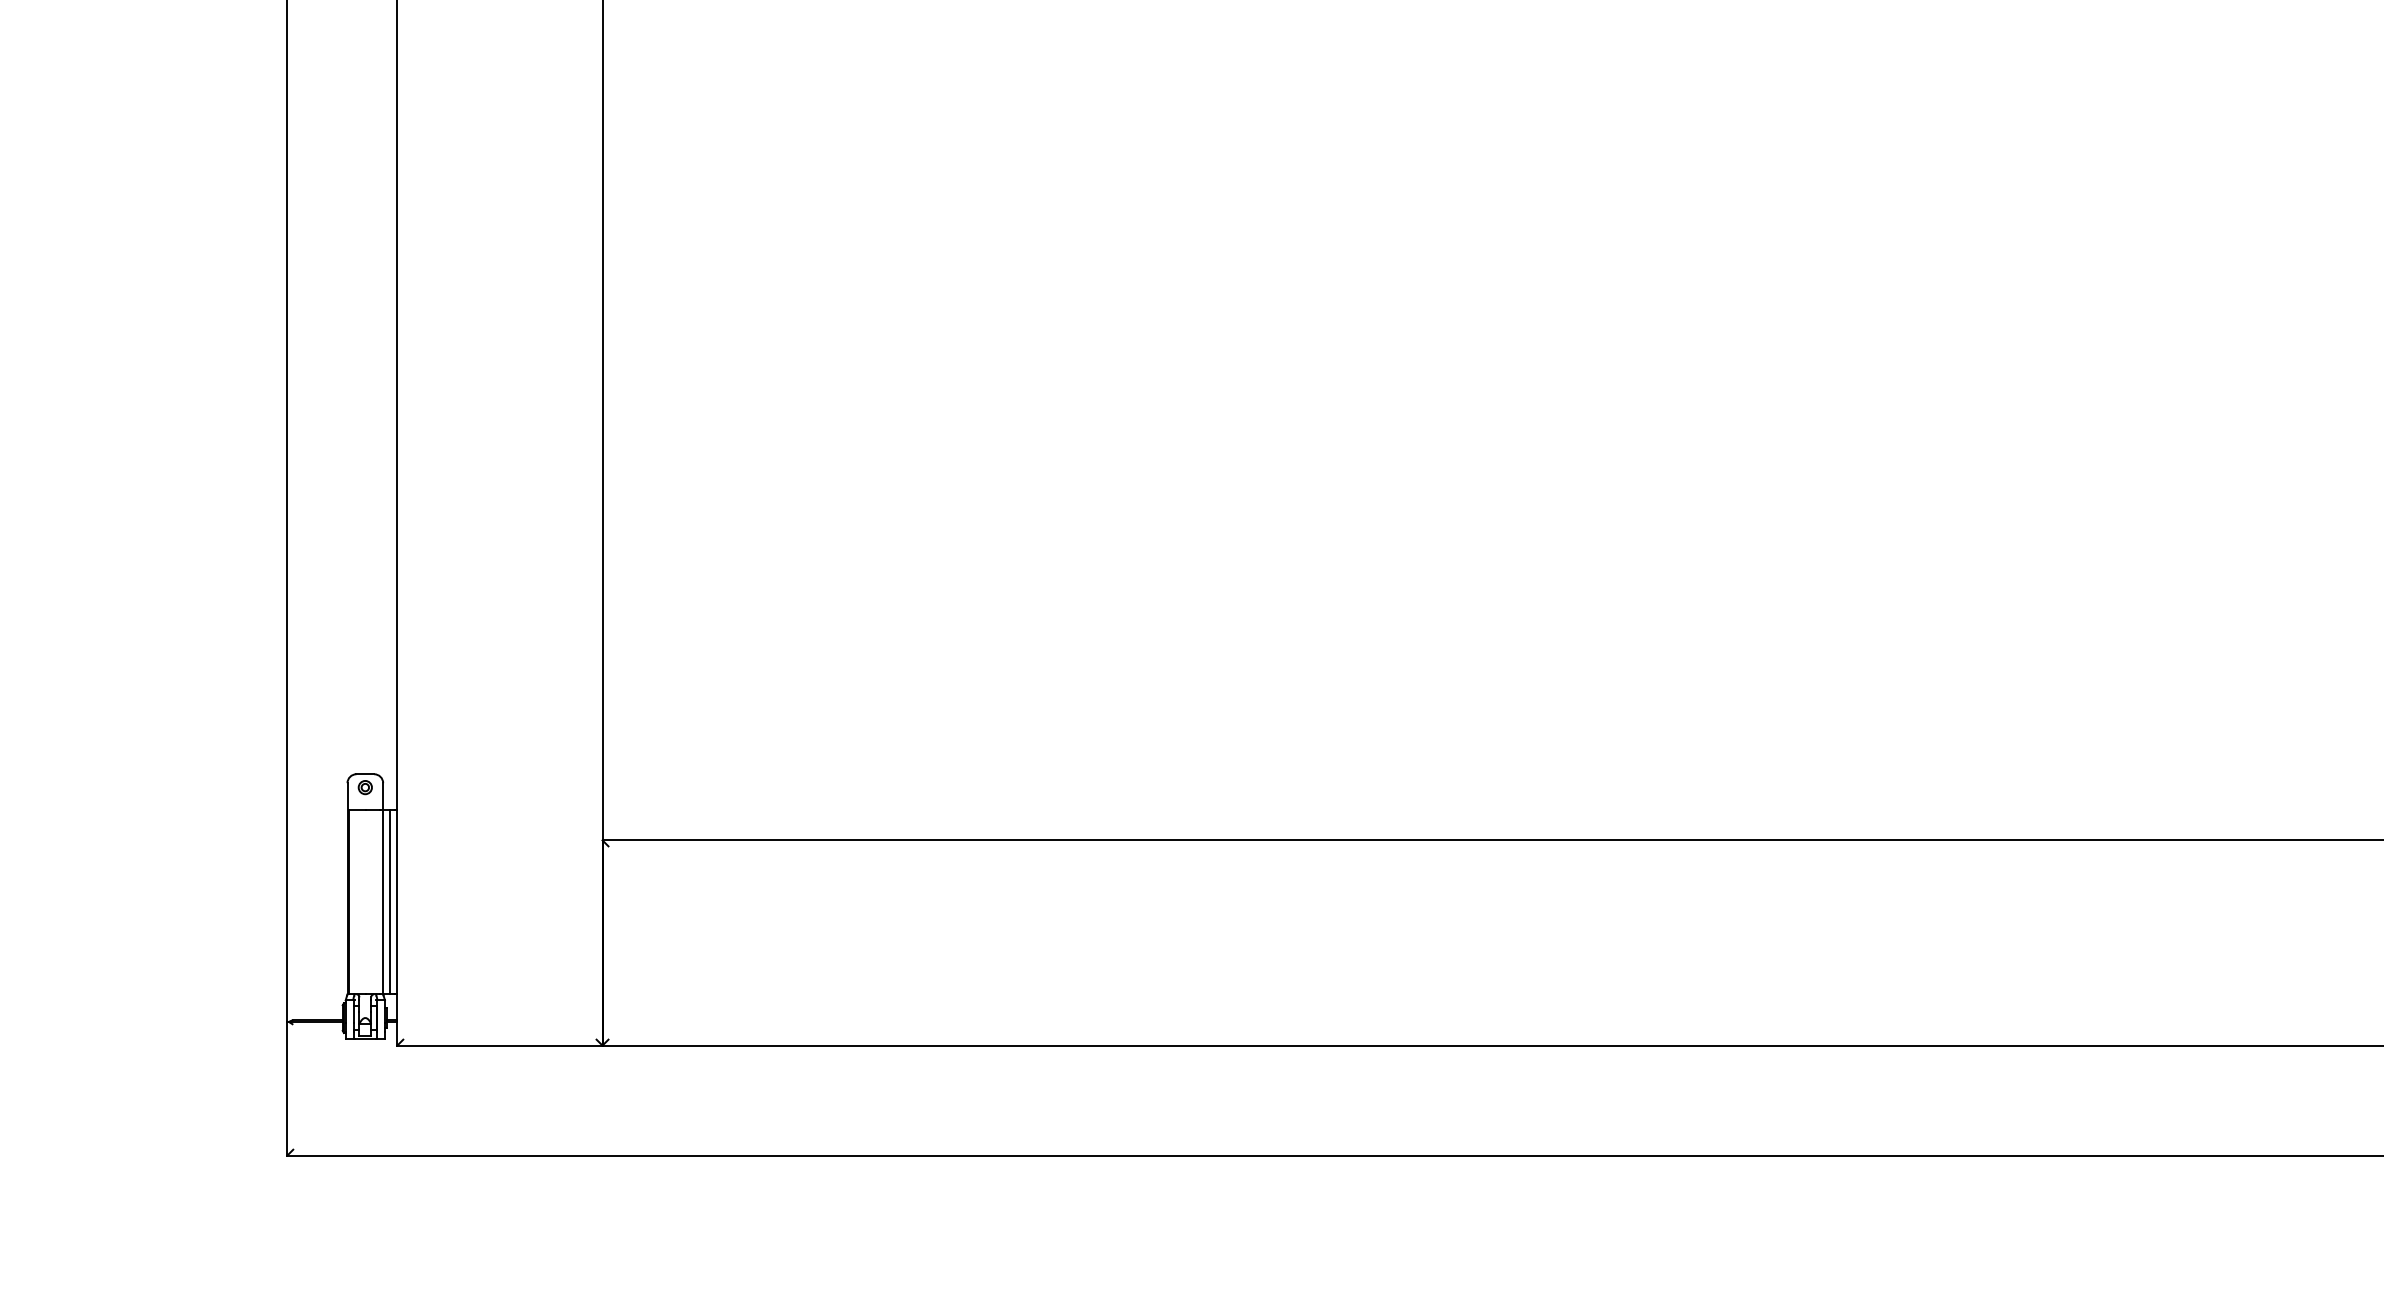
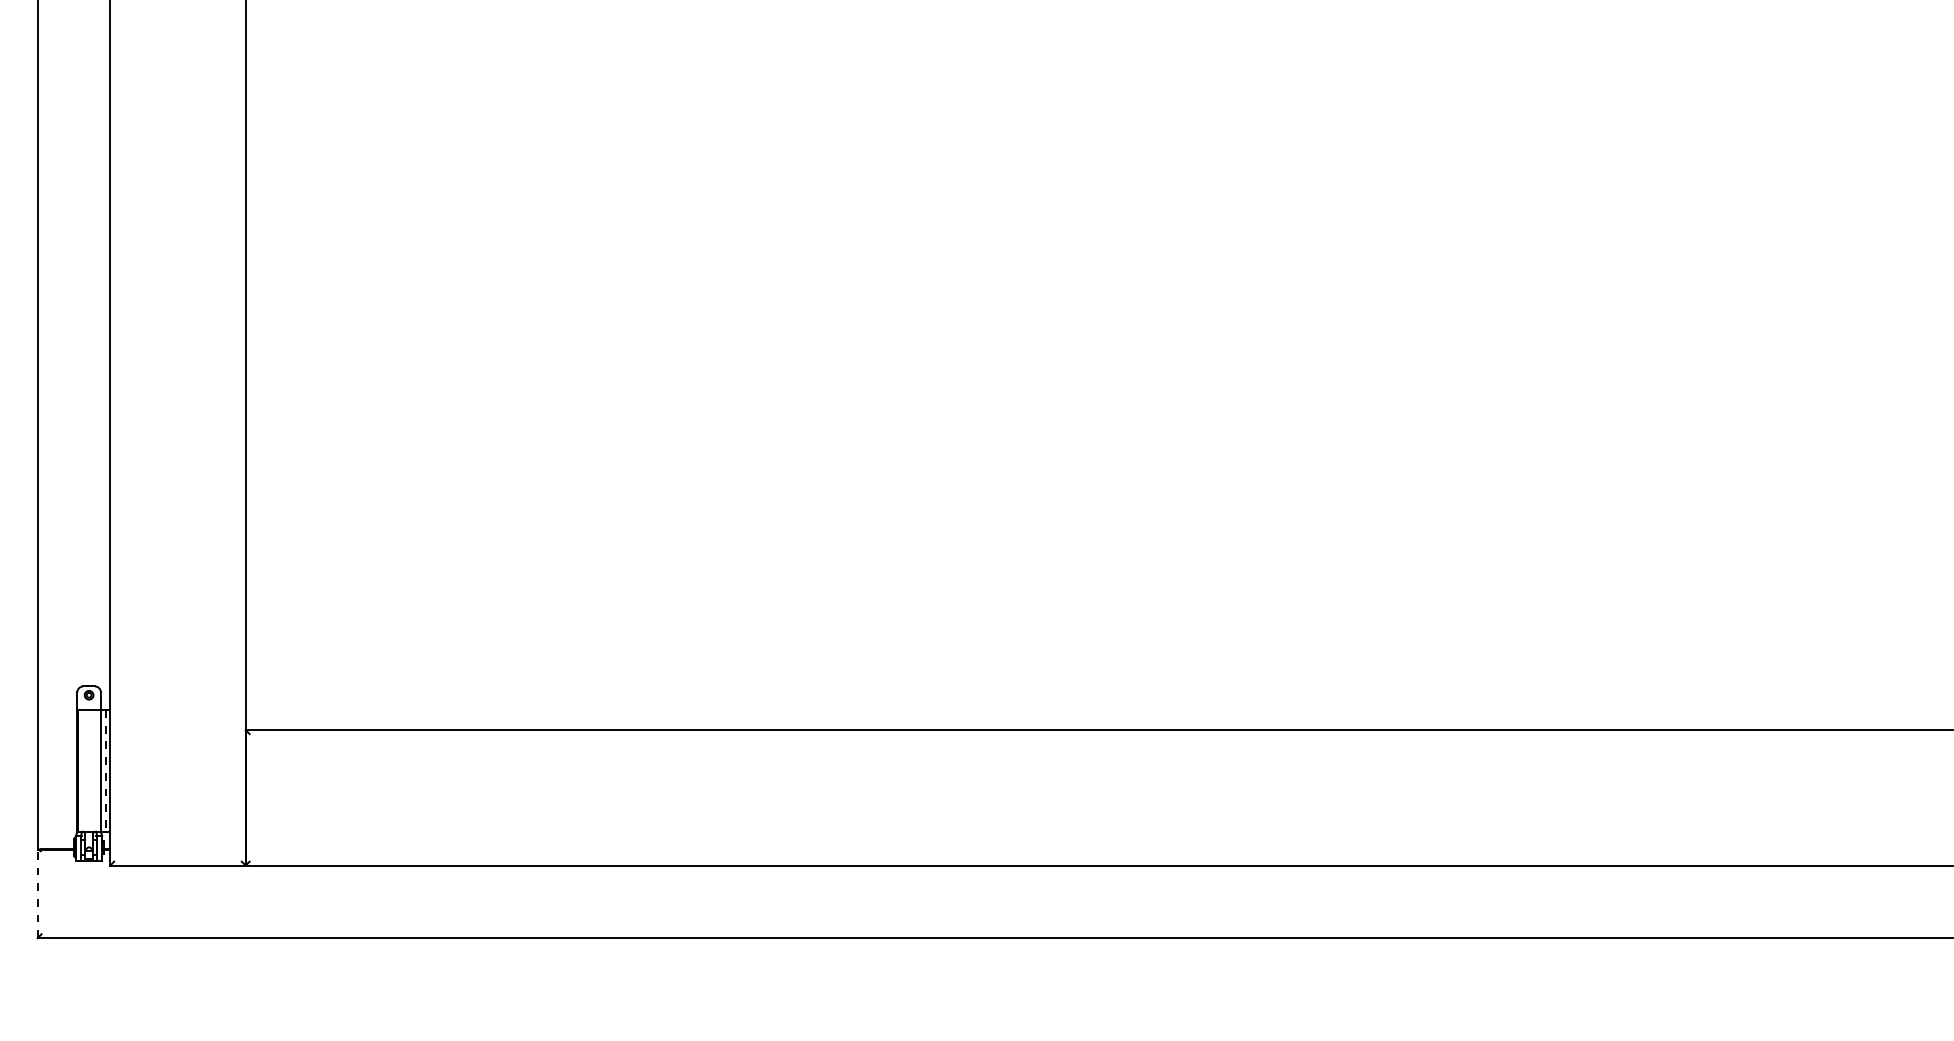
line: (390, 901) -> (105, 770), solid -> dashed
line: (287, 1087) -> (37, 893), solid -> dashed

